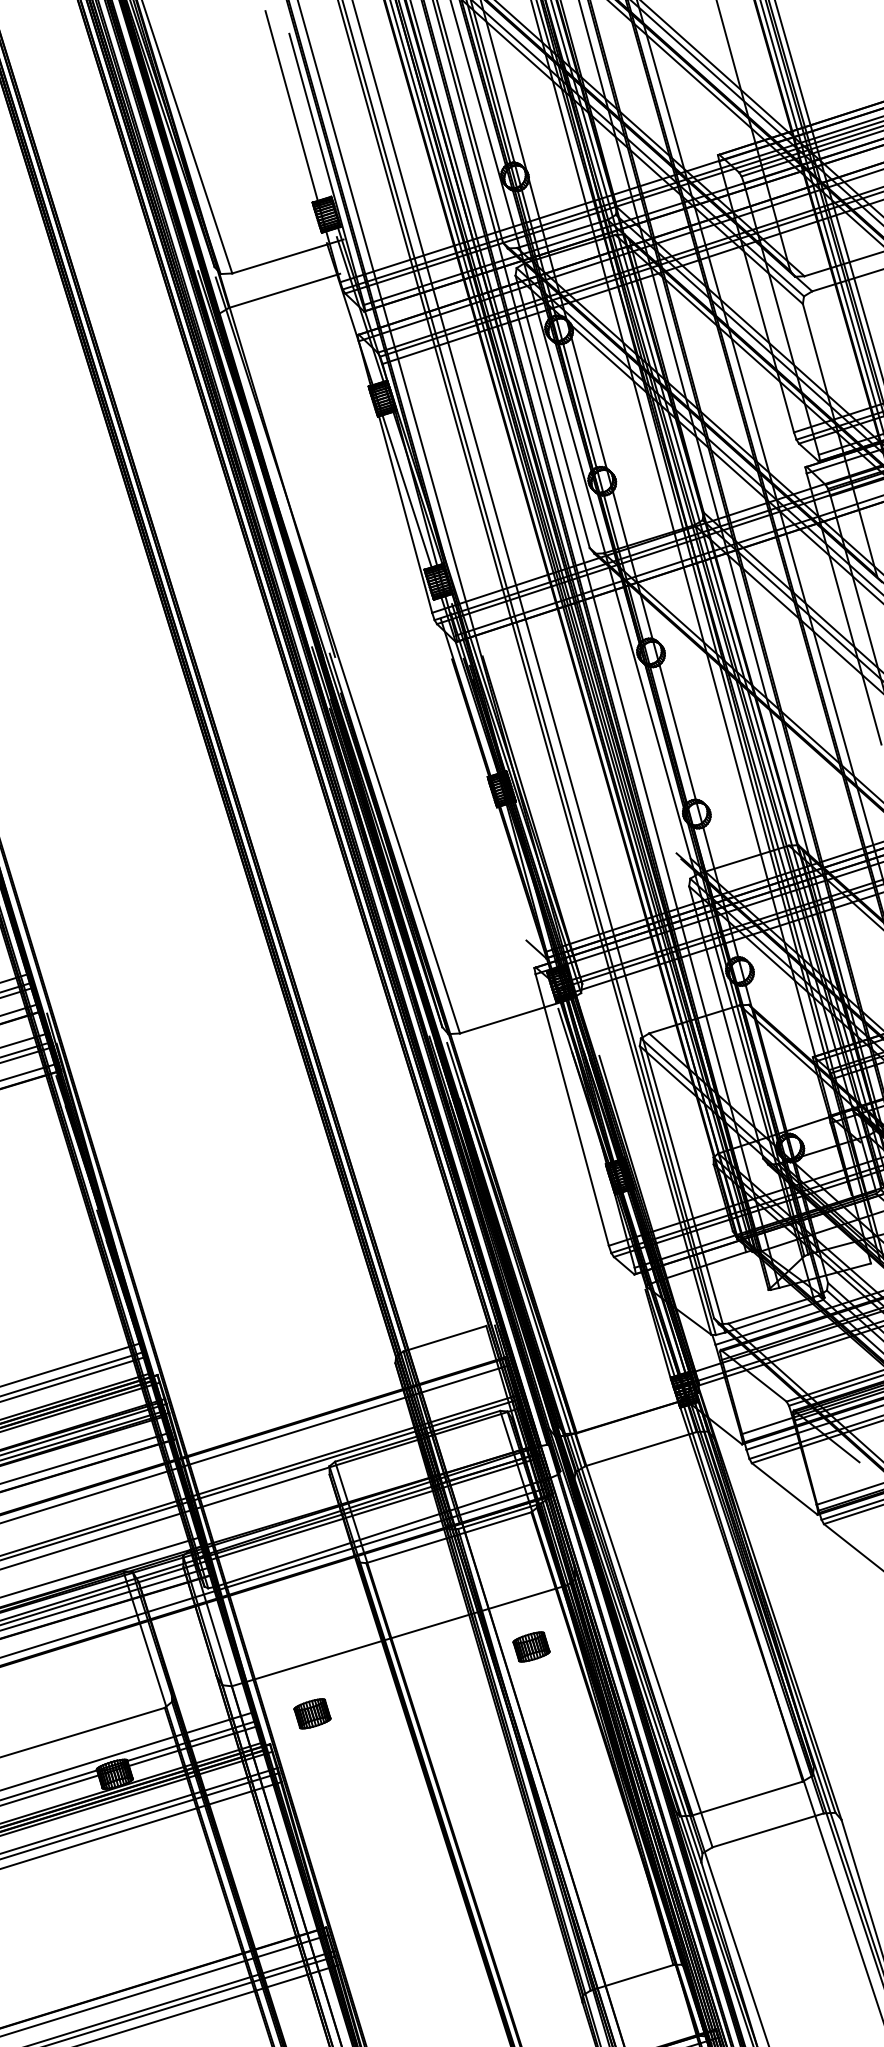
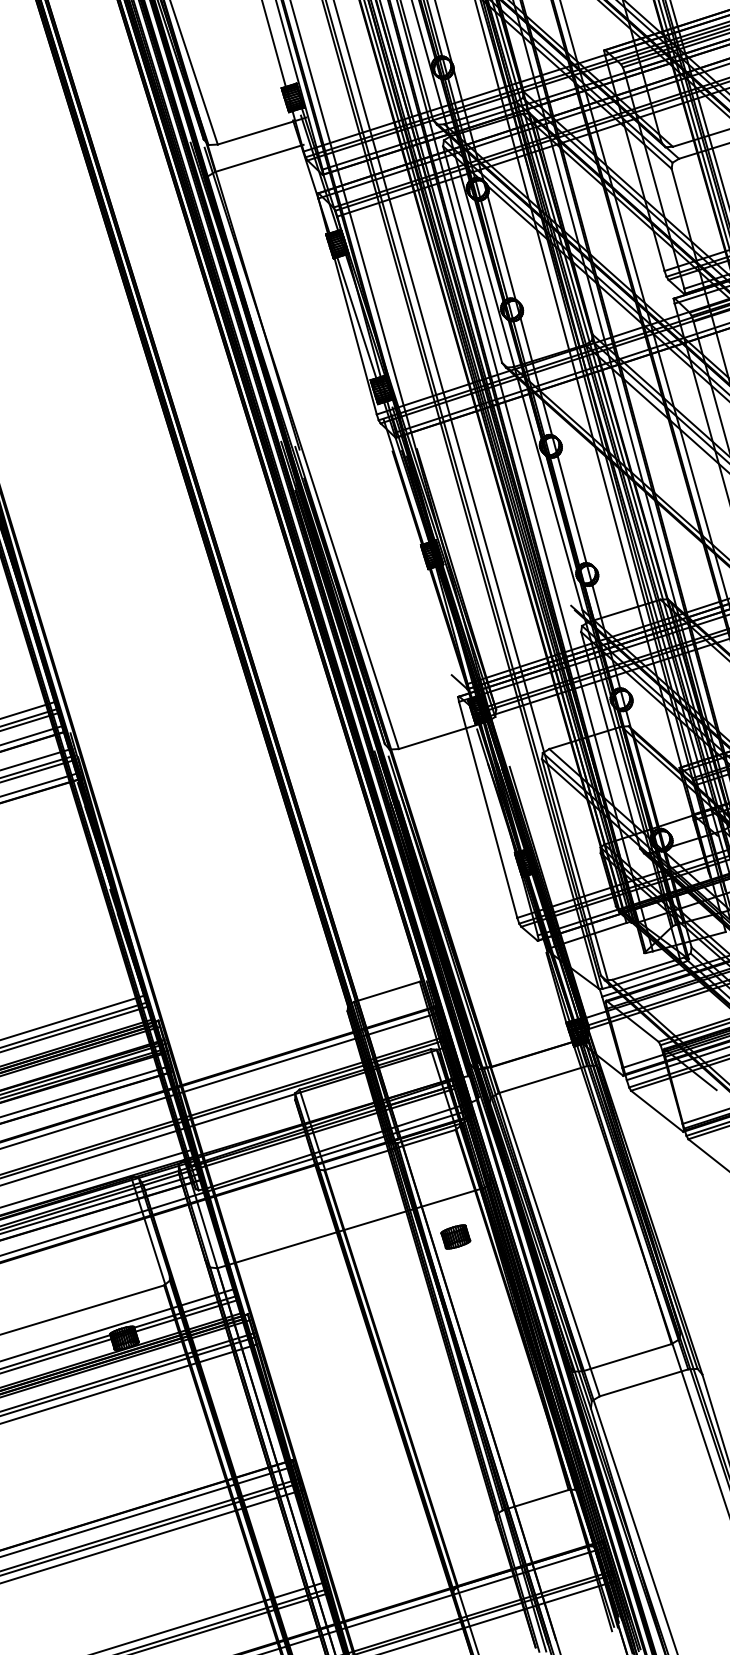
part: (312, 1712) -> (281, 1289), removed

